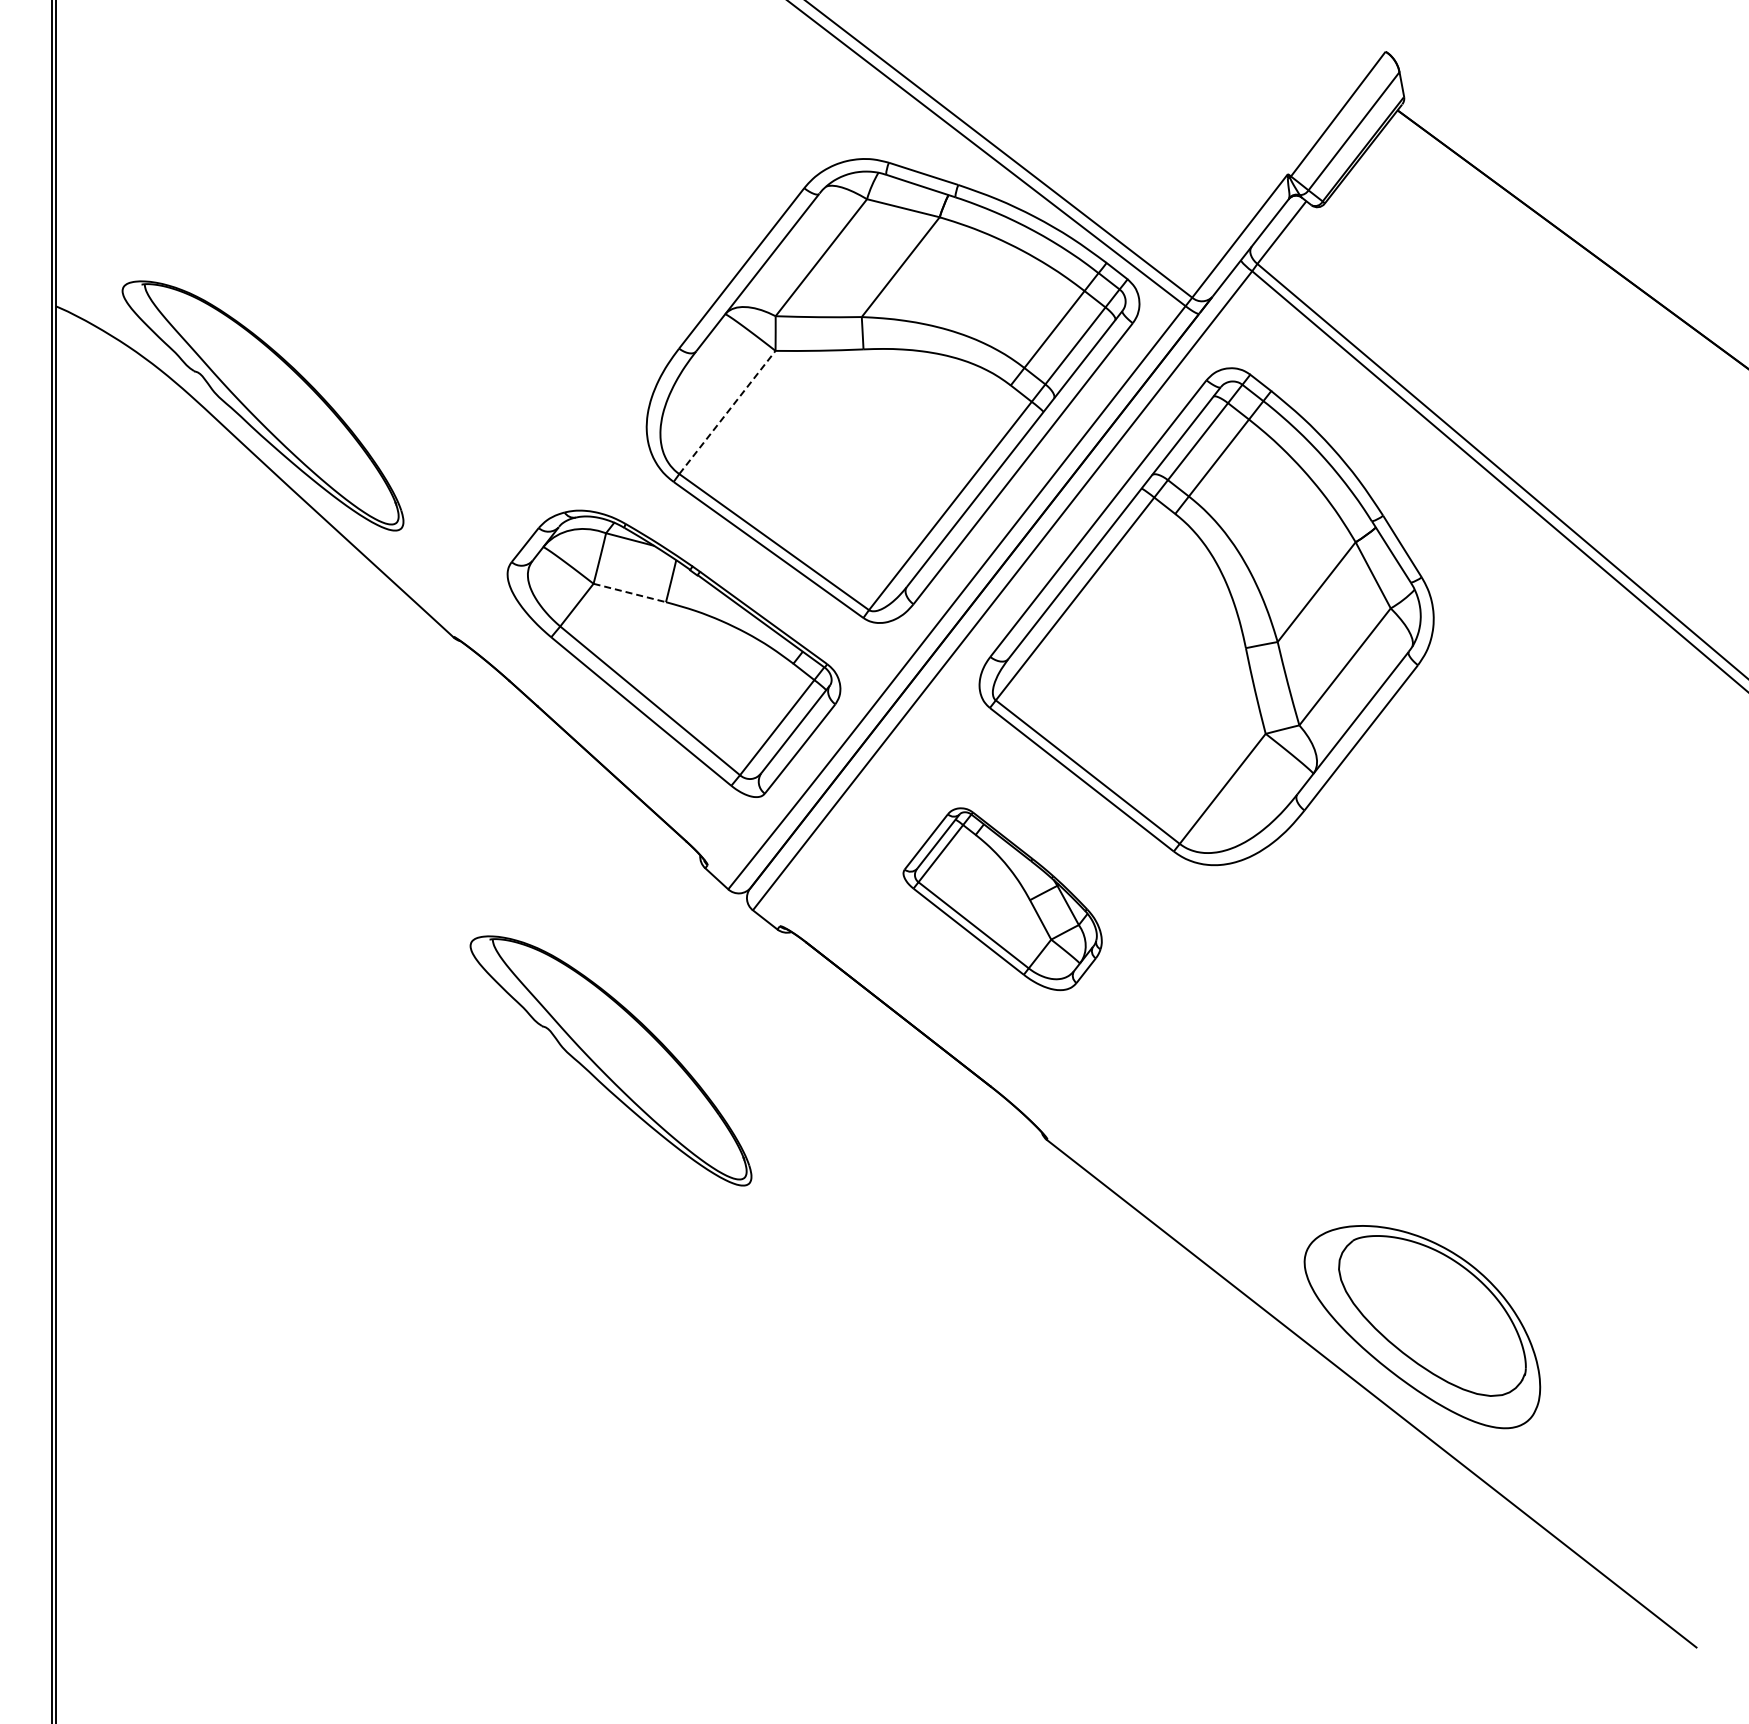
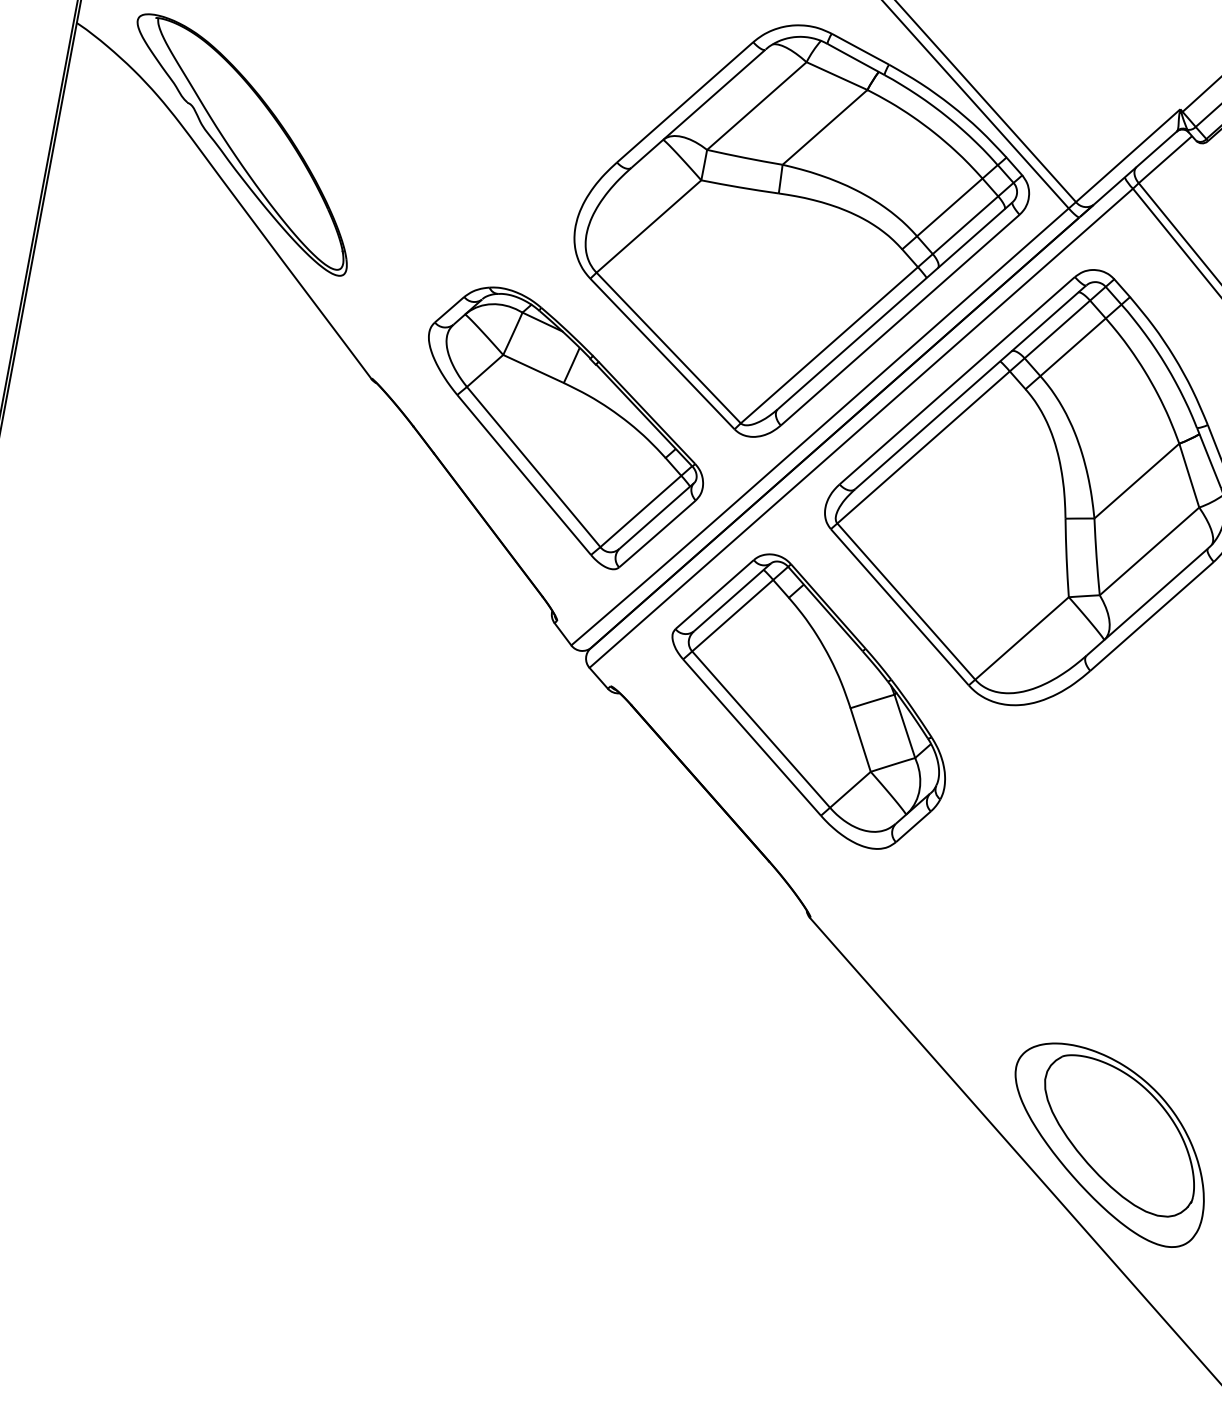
line: (727, 412) -> (649, 226), dashed -> solid
line: (630, 593) -> (534, 369), dashed -> solid
part: (1002, 898) -> (810, 698), size x1.67
part: (610, 1060) -> (439, 776), removed

